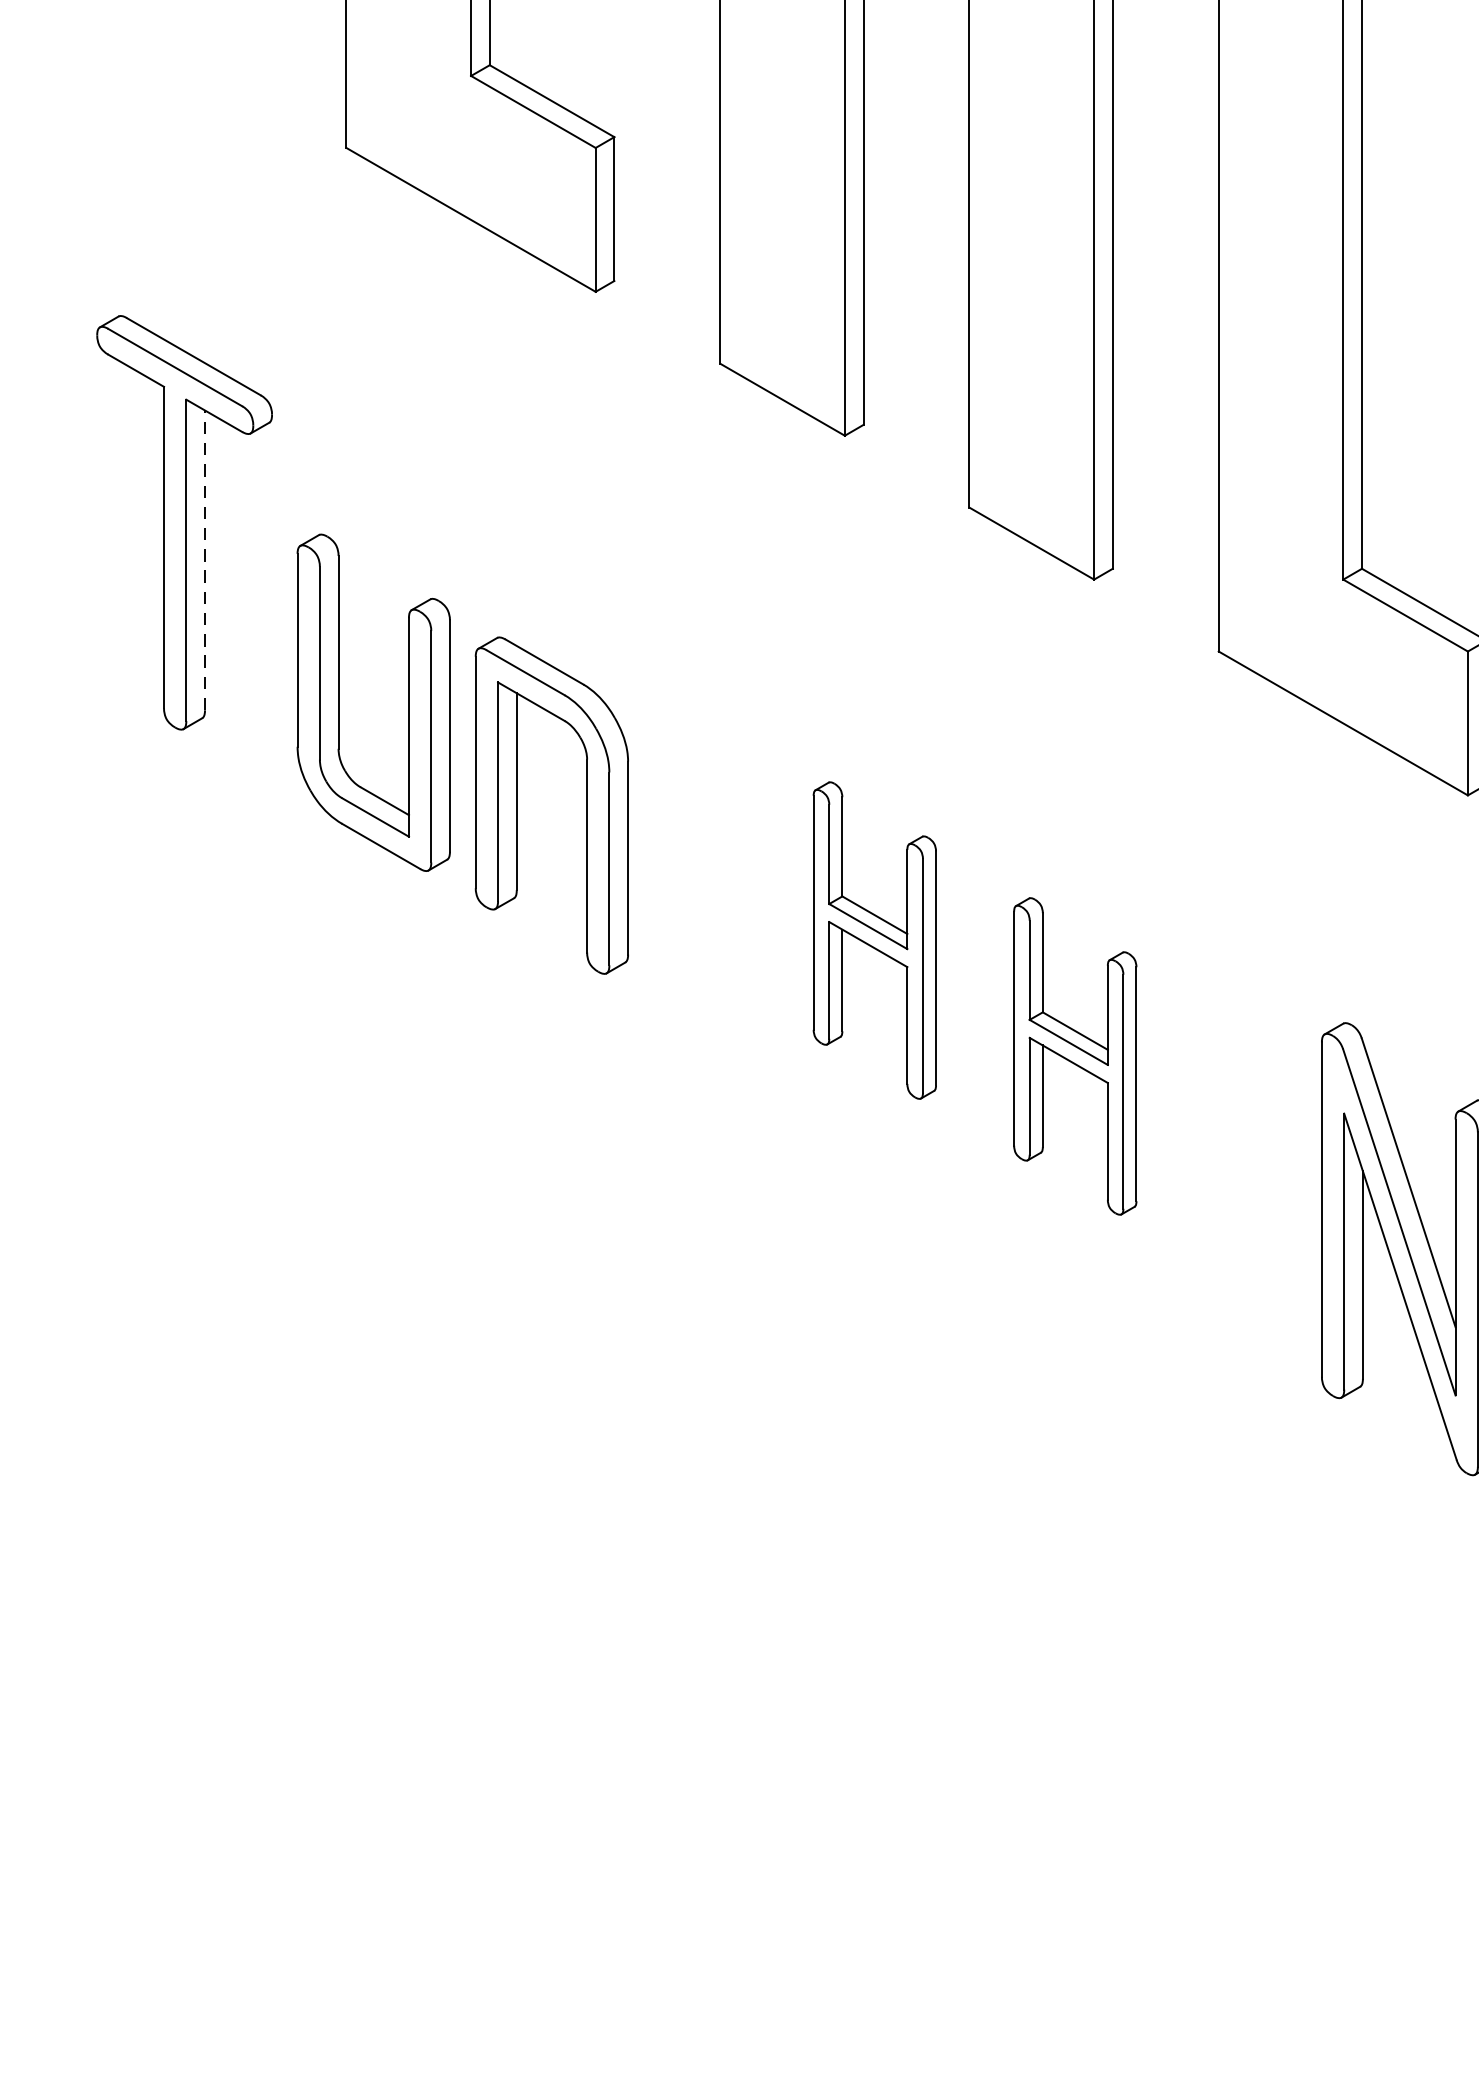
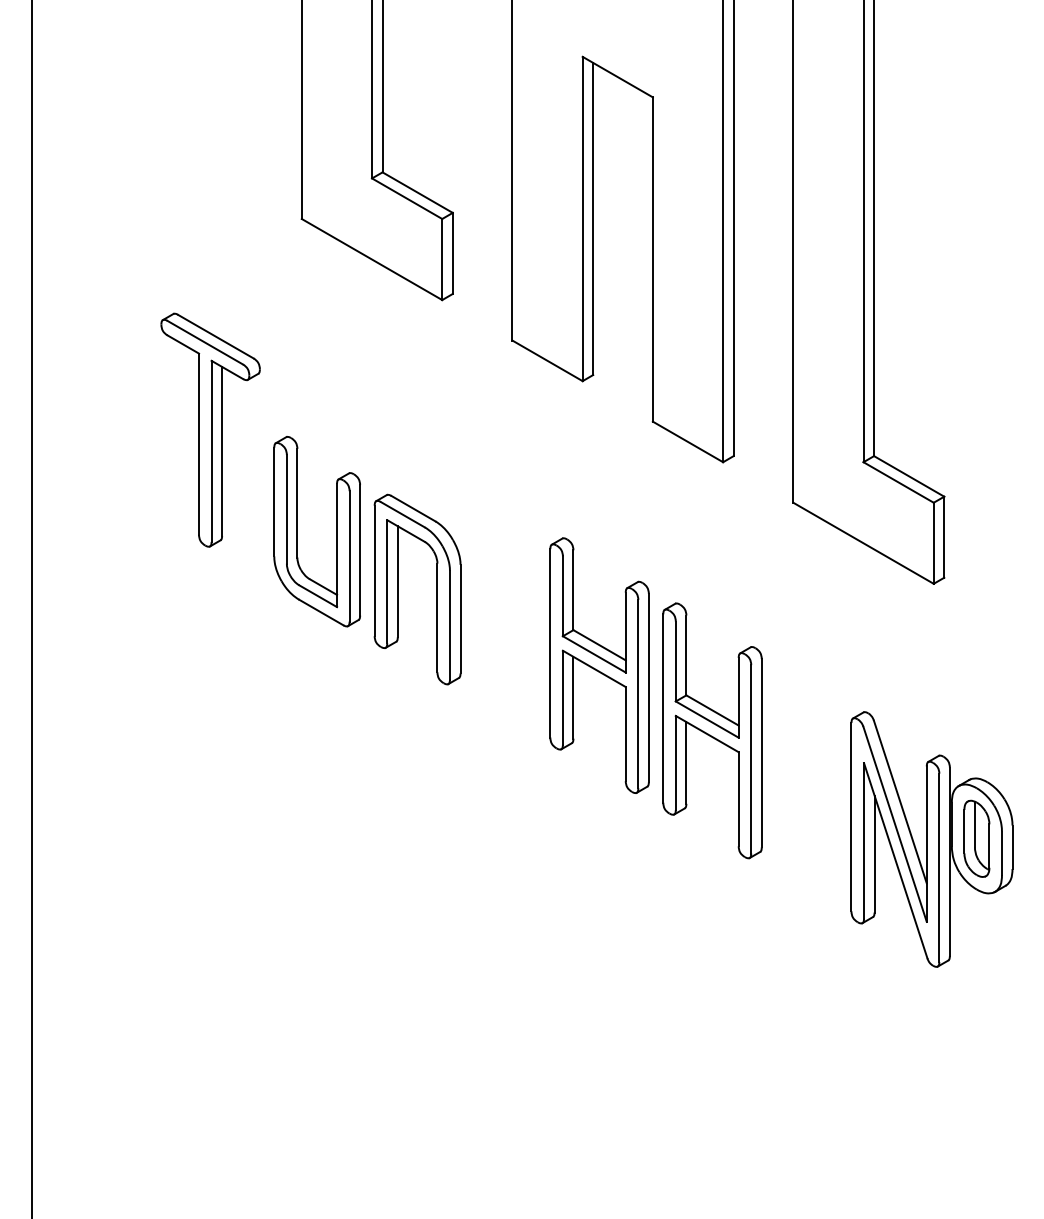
line: (205, 558) -> (222, 450), dashed -> solid
part: (874, 940) -> (599, 665), size x1.43
part: (1075, 1055) -> (712, 730), size x1.43

